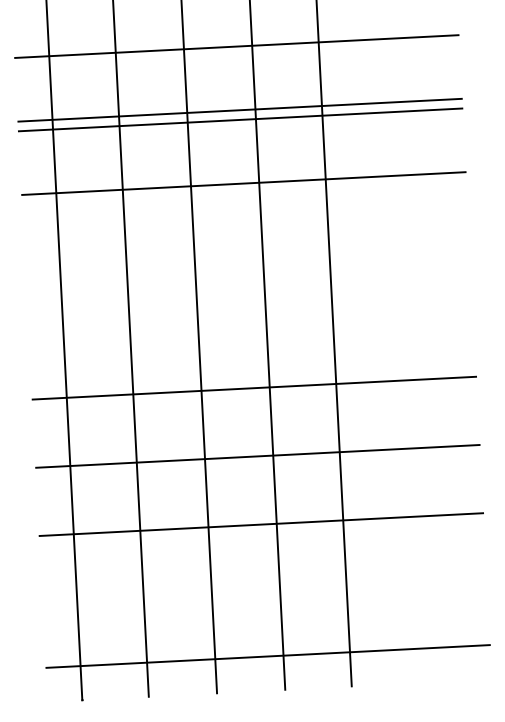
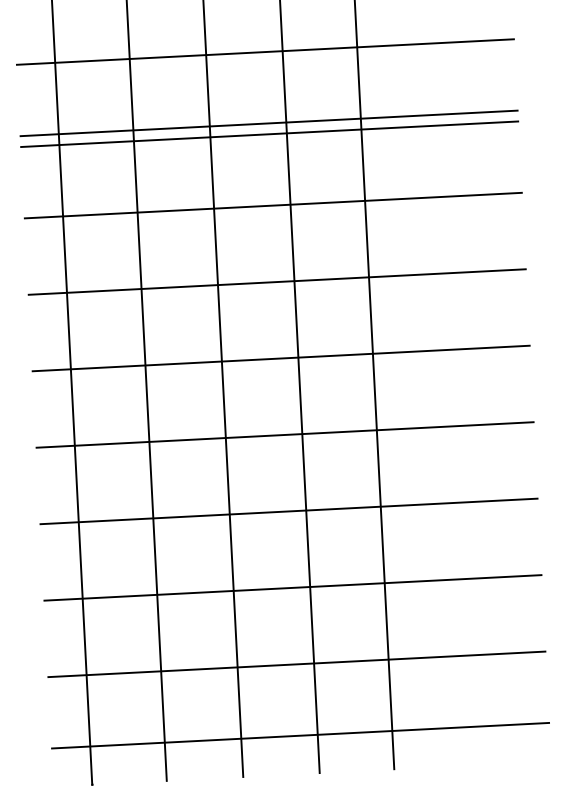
line: (246, 251) -> (276, 281), added
line: (250, 319) -> (280, 358), added
line: (264, 592) -> (296, 664), added

